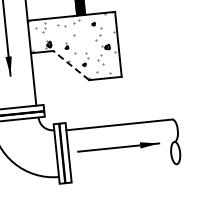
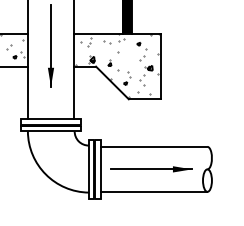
line: (71, 65) -> (112, 82), dashed -> solid
line: (124, 170) -> (154, 192), added

